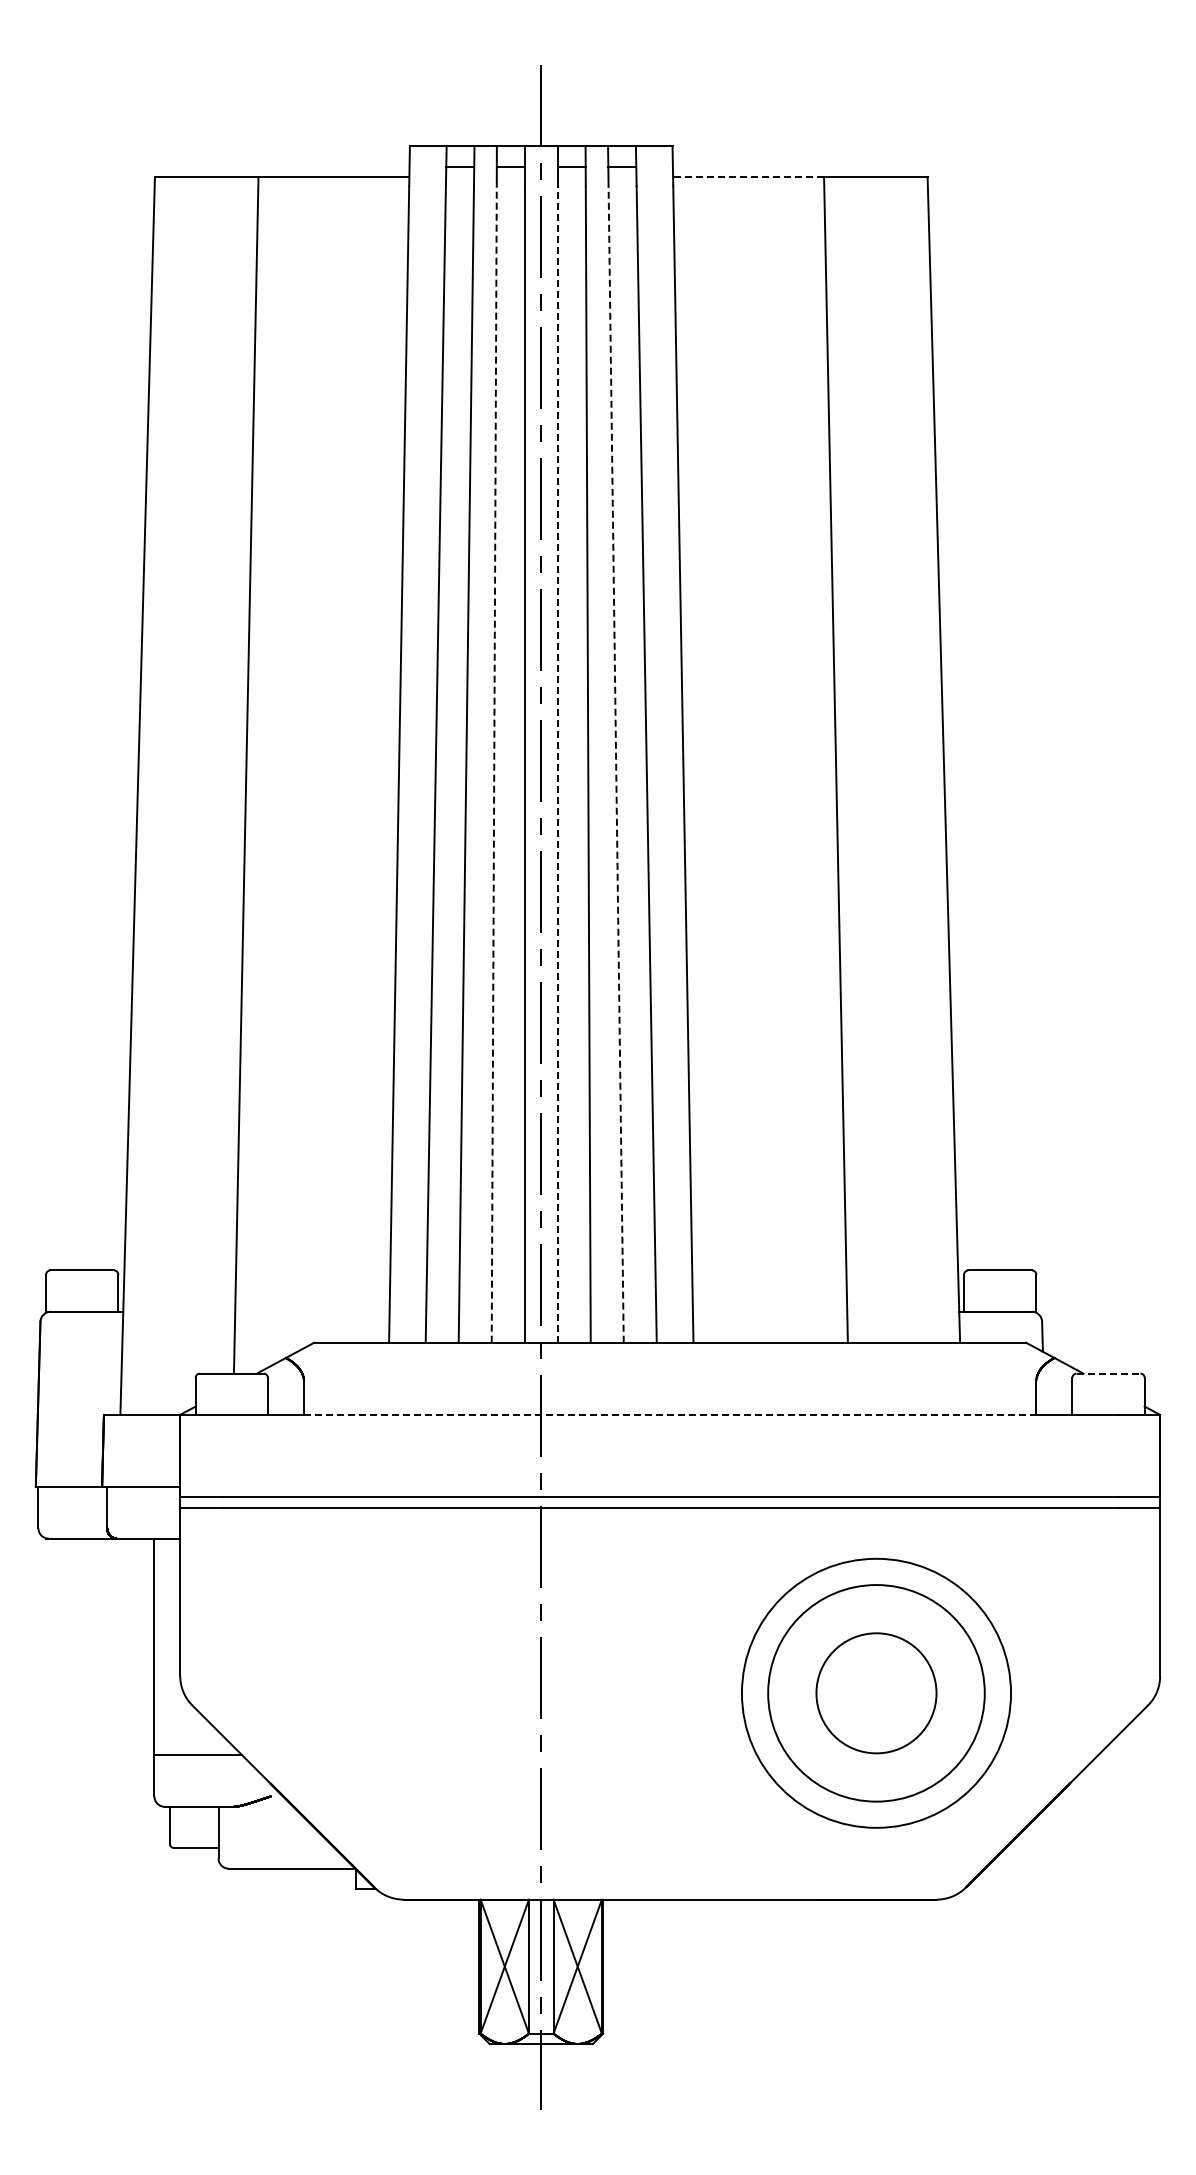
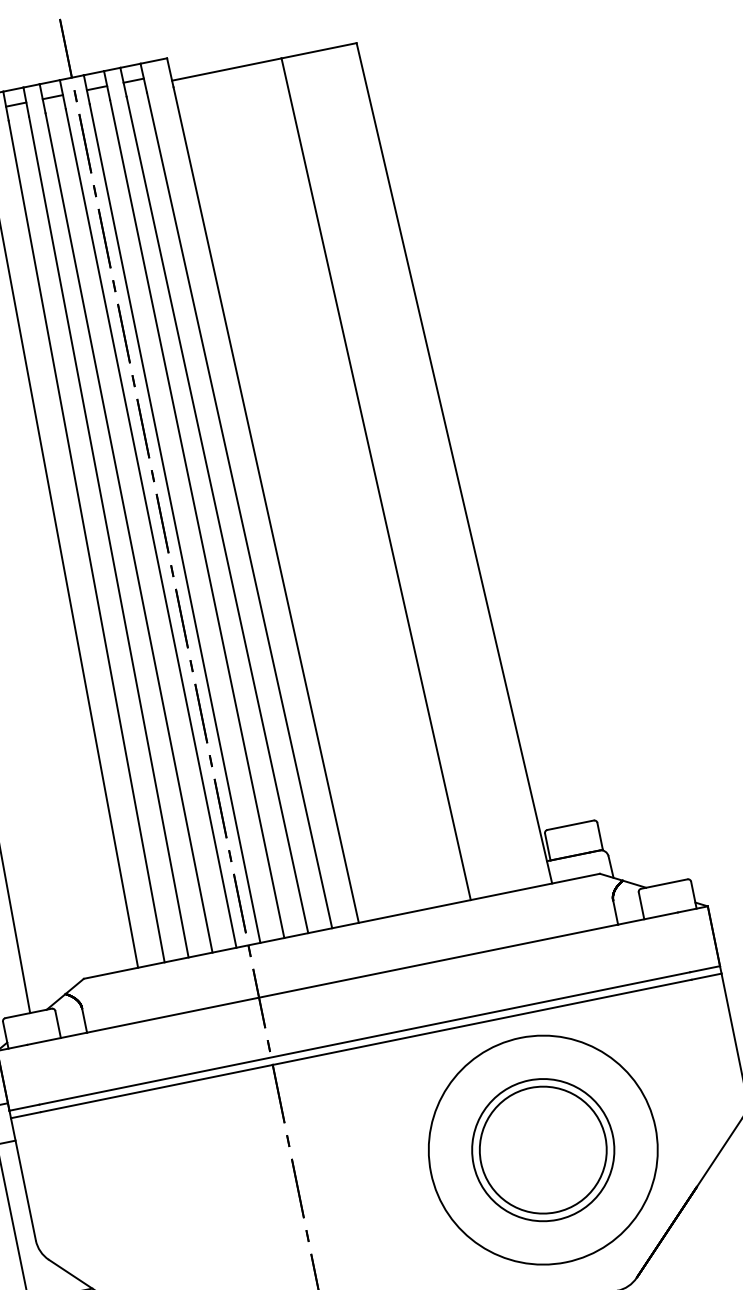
line: (748, 177) -> (226, 69), dashed -> solid
line: (494, 763) -> (129, 532), dashed -> solid
line: (557, 763) -> (174, 522), dashed -> solid
line: (616, 763) -> (217, 514), dashed -> solid
line: (1108, 1373) -> (664, 883), dashed -> solid
line: (670, 1414) -> (352, 978), dashed -> solid
circle: (876, 1693) -> (543, 1150), size x0.71
circle: (876, 1693) -> (543, 1150), size x1.43
circle: (876, 1693) -> (543, 1150), size x1.43

